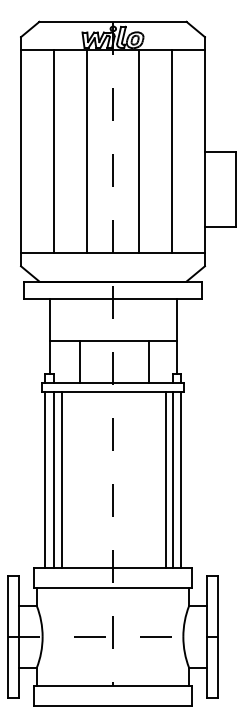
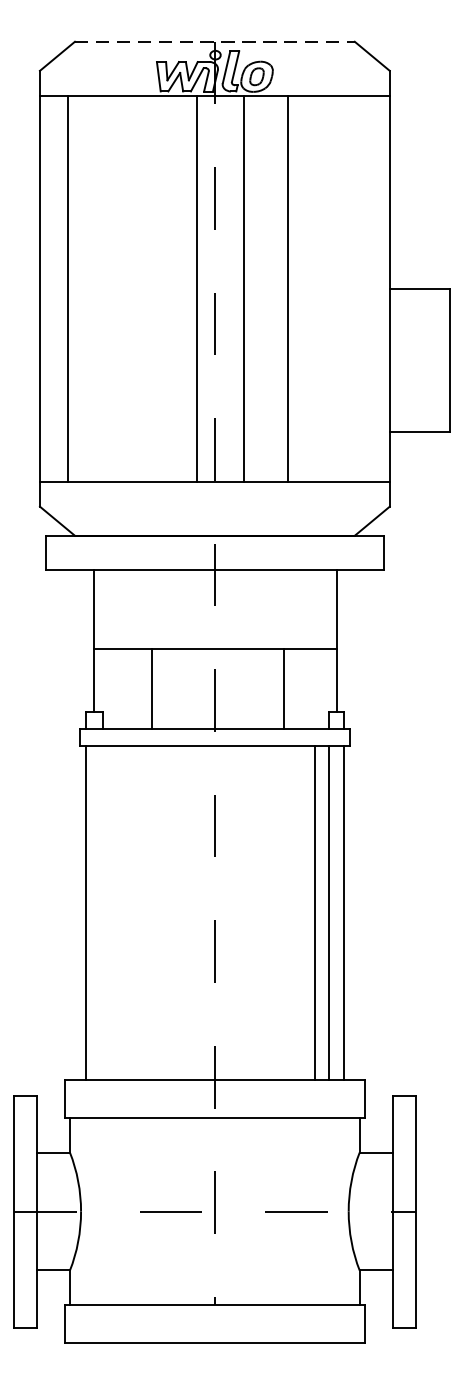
line: (113, 21) -> (215, 41), solid -> dashed
line: (53, 151) -> (67, 288), moved
line: (86, 151) -> (196, 288), moved
line: (139, 151) -> (244, 288), moved
line: (172, 151) -> (288, 288), moved
line: (53, 479) -> (101, 912), removed
line: (62, 479) -> (118, 912), removed

